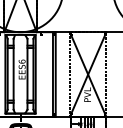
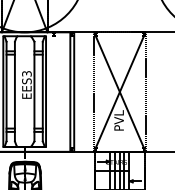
text: (21, 61) -> (26, 73), EES6 -> EES3

